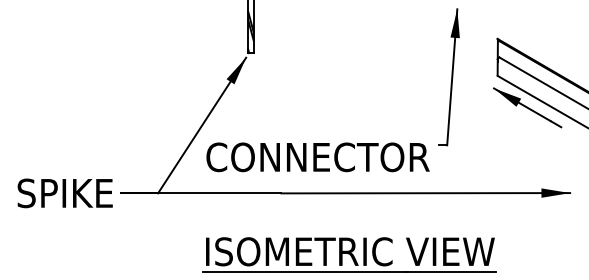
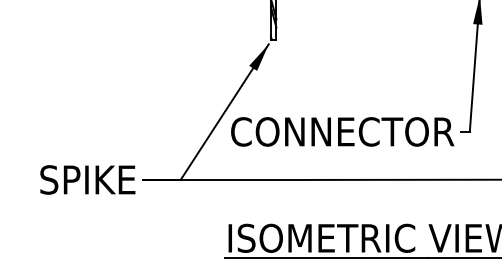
text: (317, 157) -> (342, 132), moved

